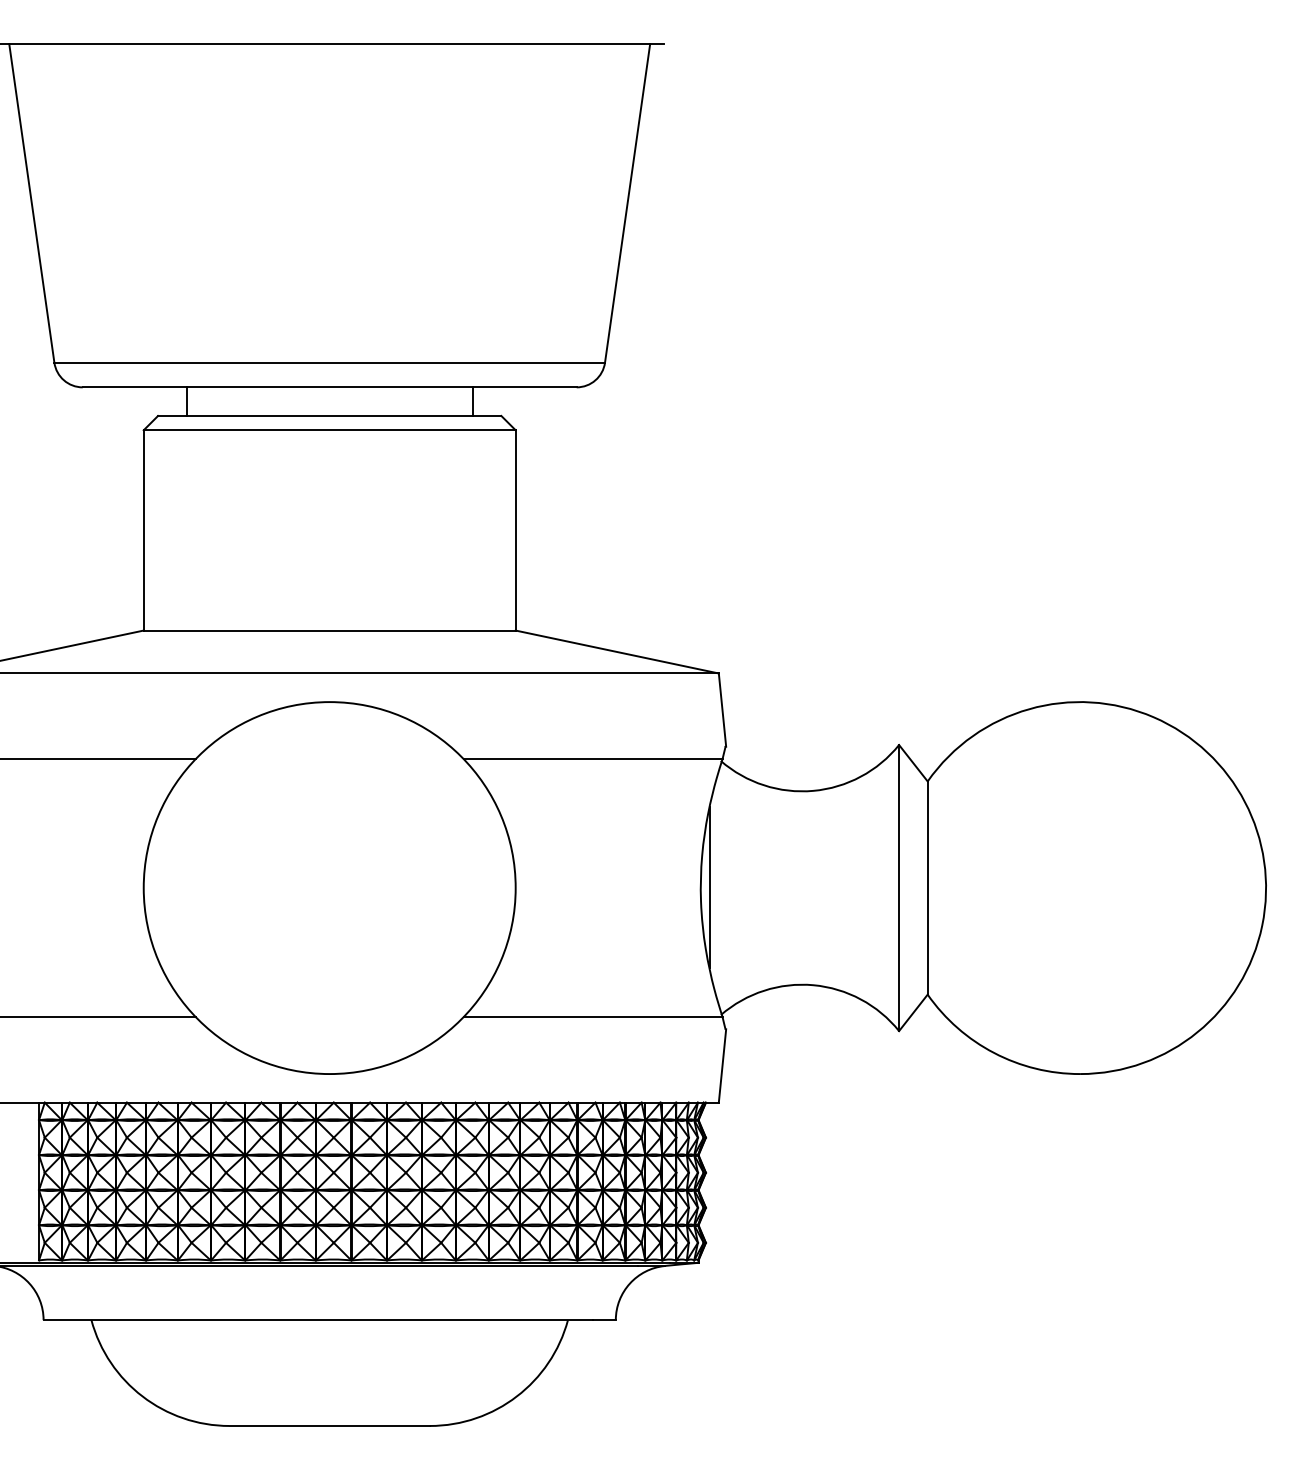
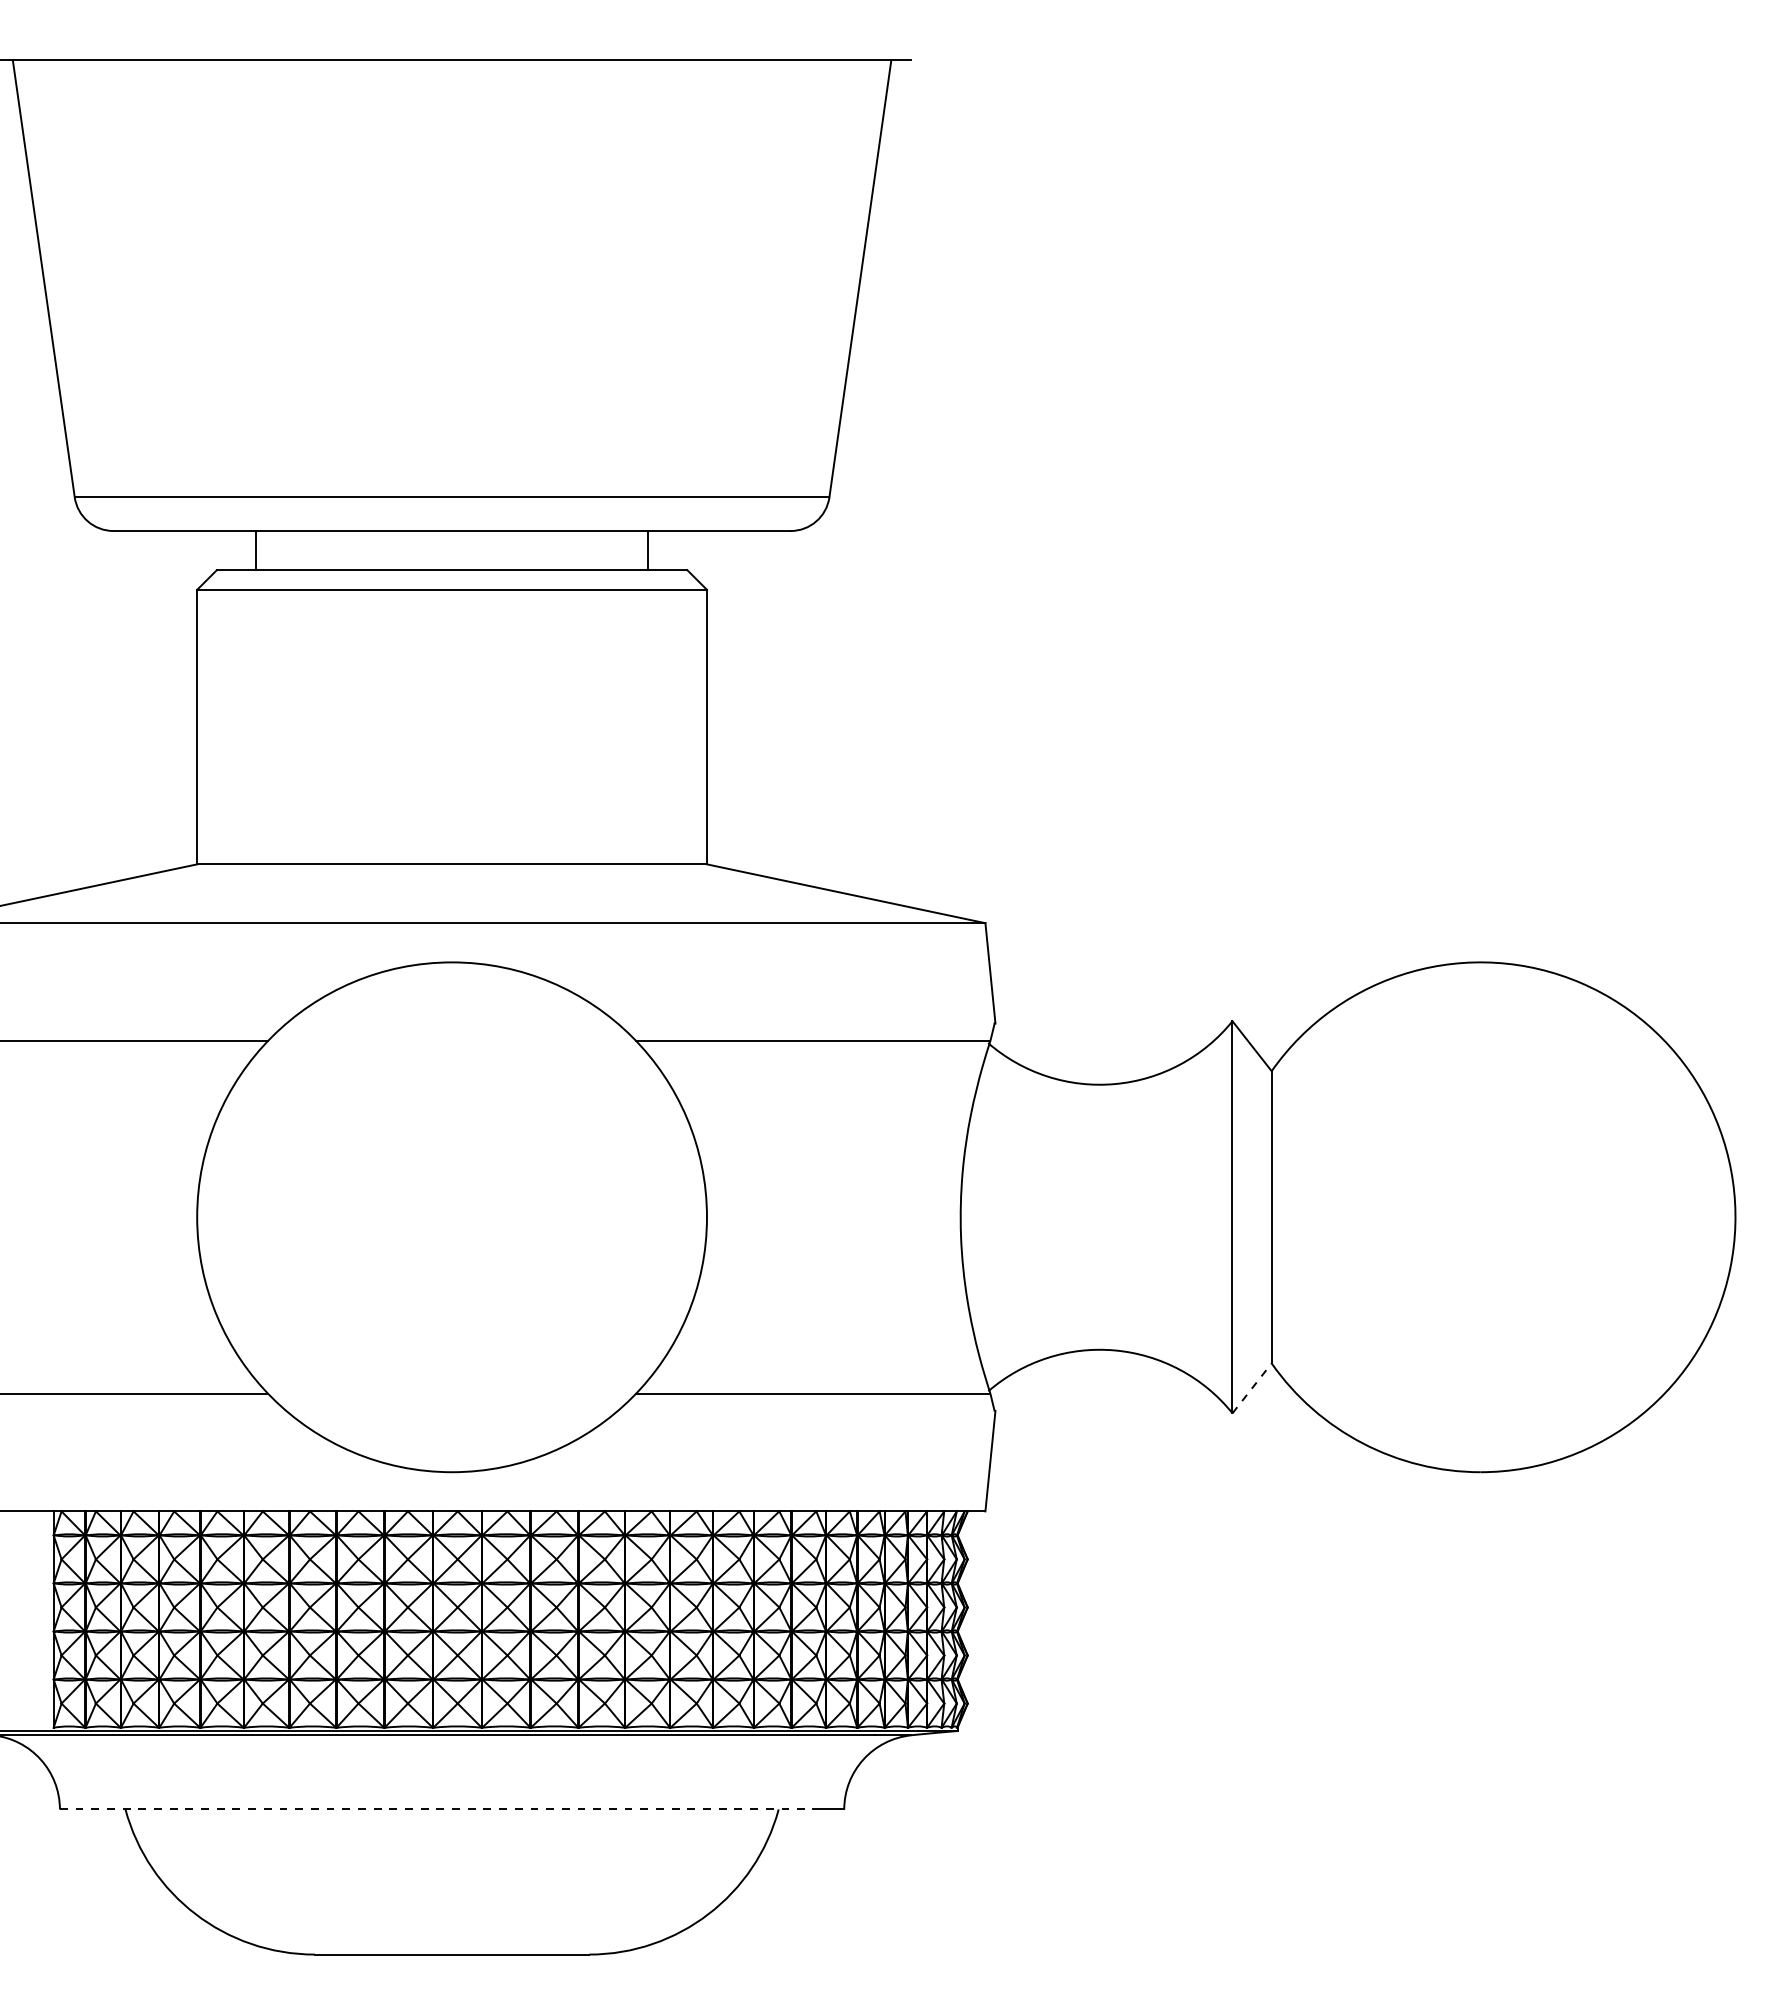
line: (709, 886) -> (972, 1215), removed
line: (913, 1012) -> (1252, 1388), solid -> dashed
line: (318, 1320) -> (436, 1809), solid -> dashed

